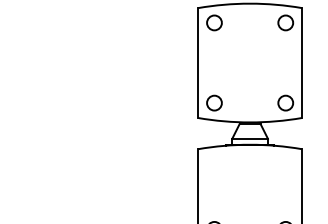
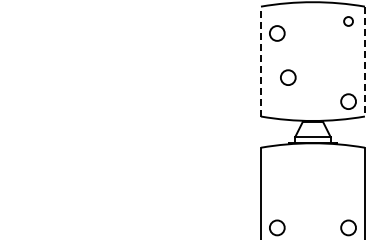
circle: (214, 22) -> (277, 33), moved
circle: (285, 22) -> (348, 21), size x0.6
line: (197, 62) -> (260, 61), solid -> dashed
line: (301, 62) -> (364, 61), solid -> dashed
circle: (214, 102) -> (288, 77), moved

